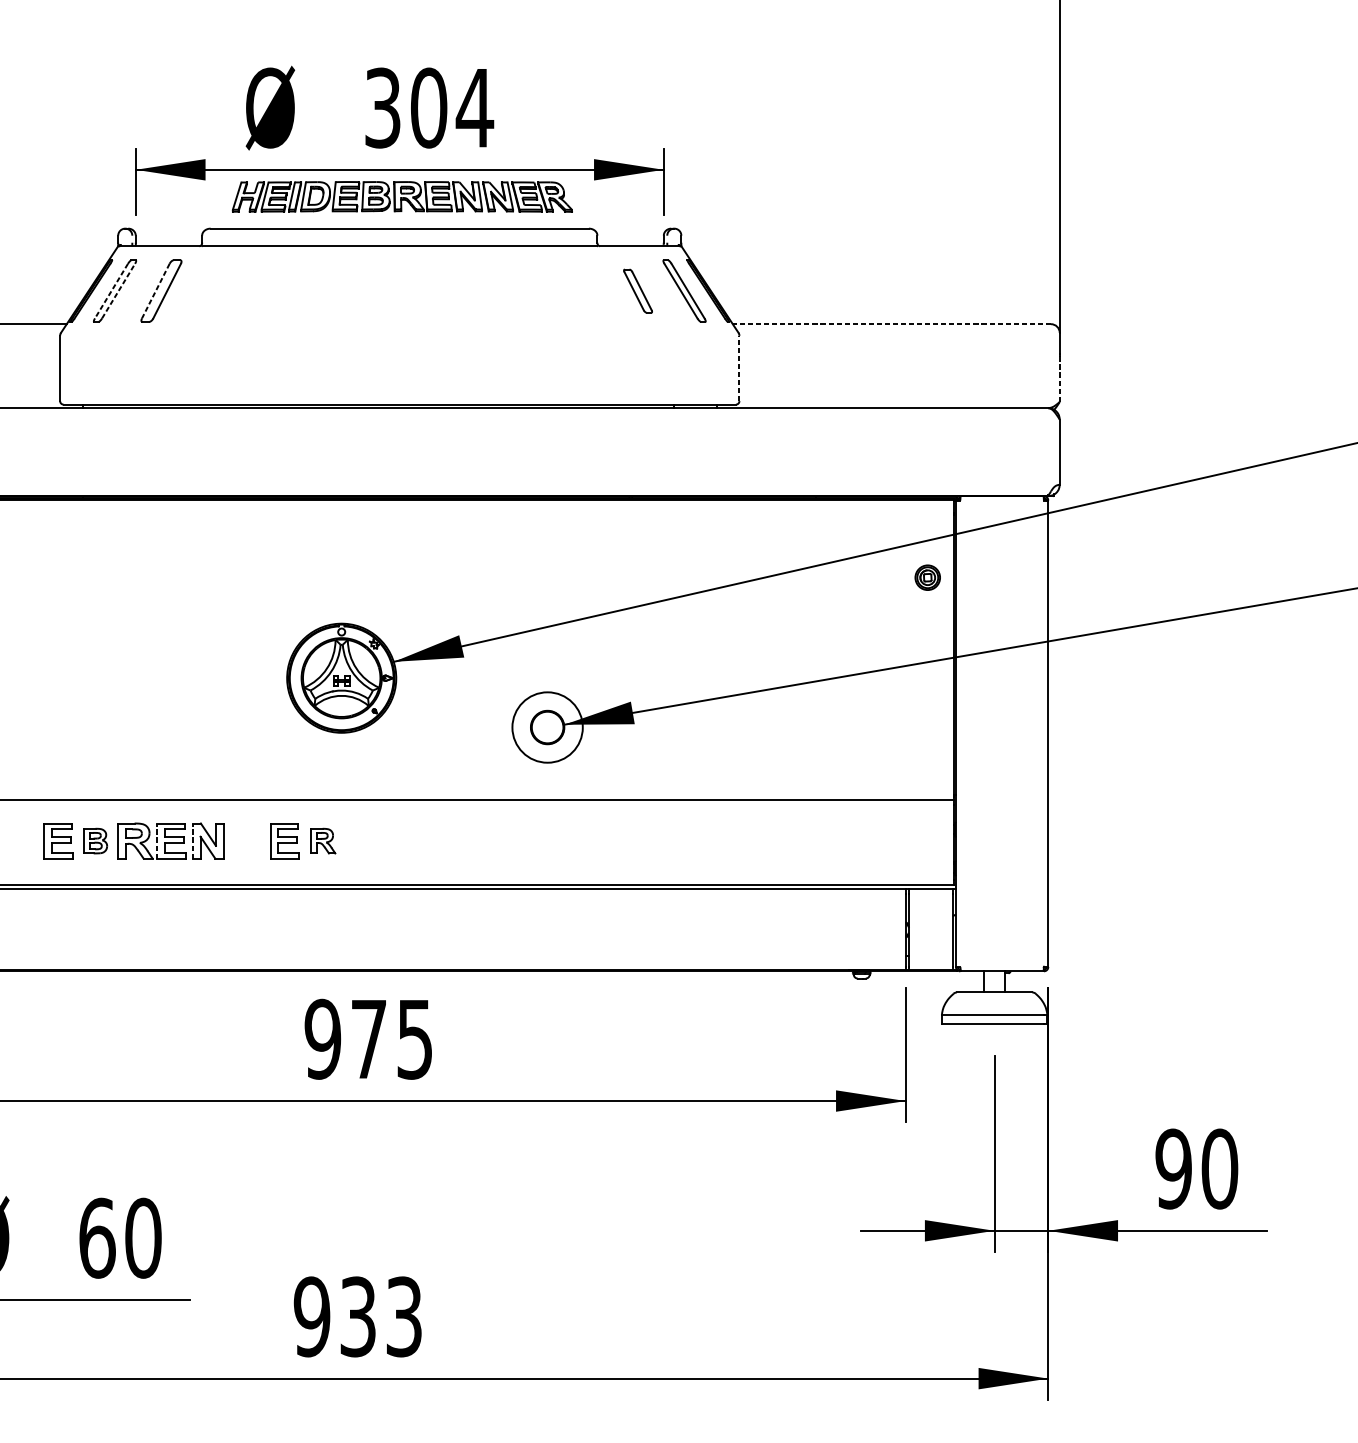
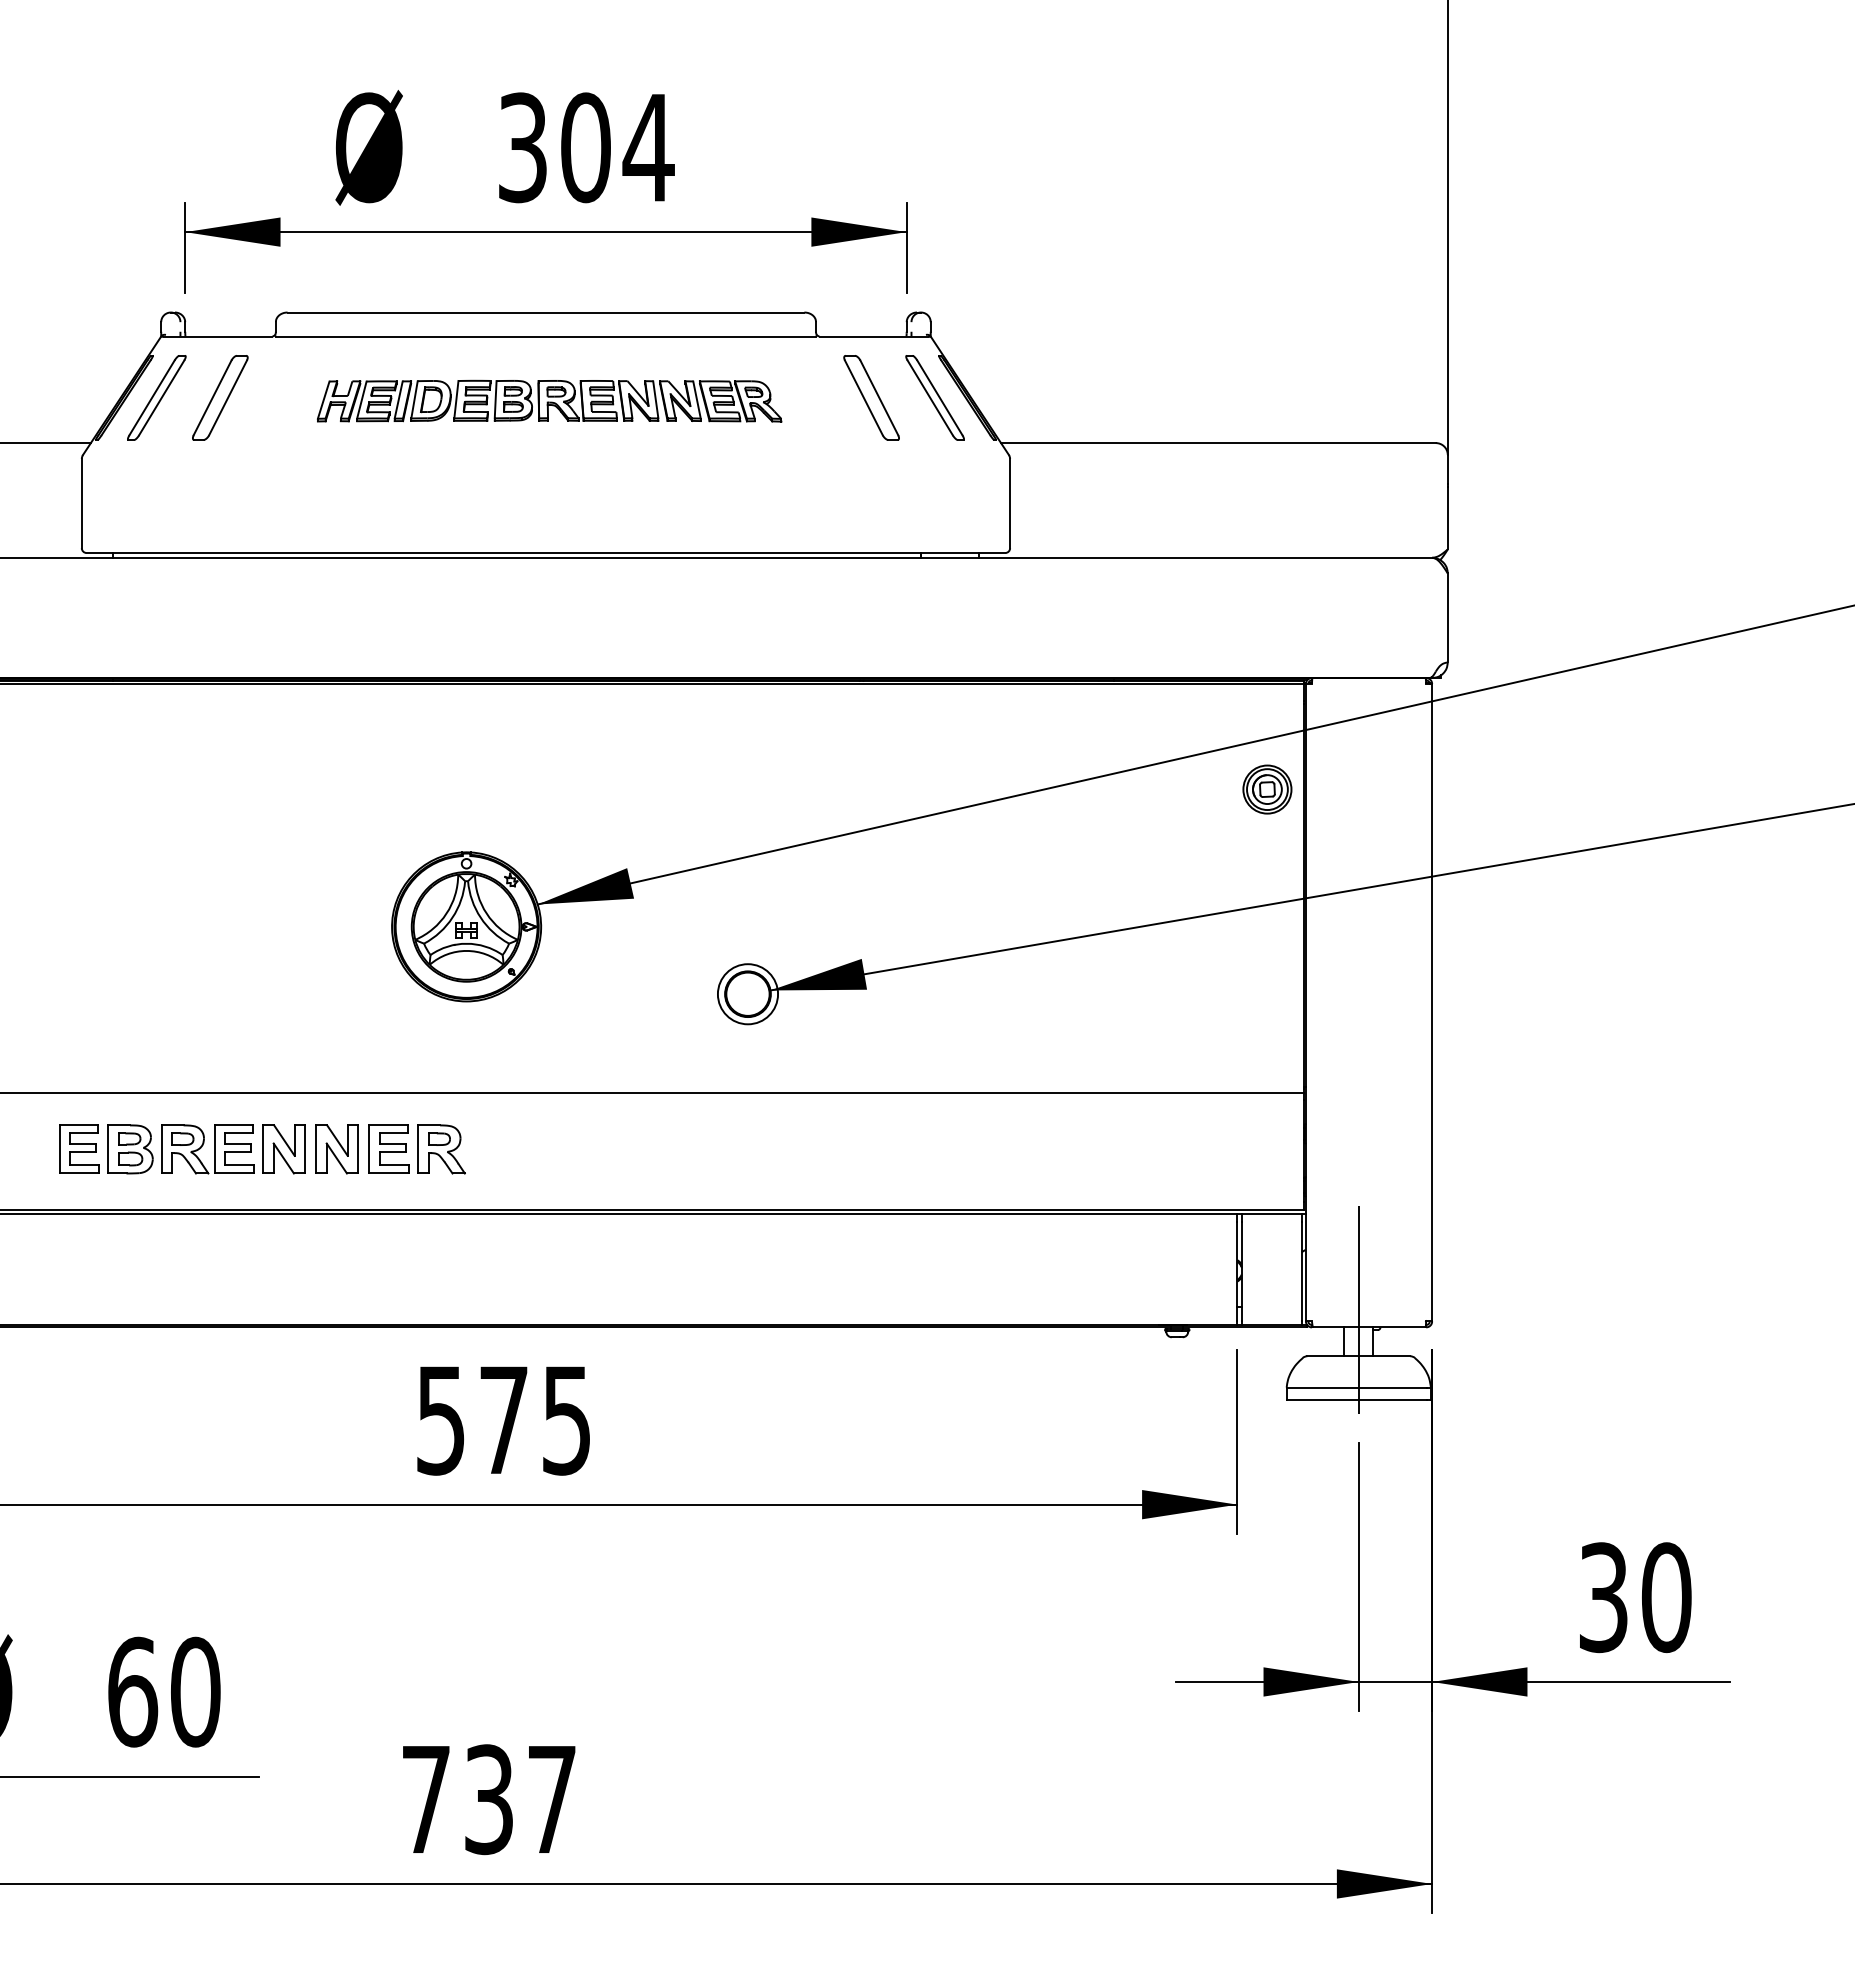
part: (402, 196) -> (549, 400), moved
line: (111, 290) -> (152, 397), dashed -> solid
line: (118, 290) -> (161, 397), dashed -> solid
line: (155, 290) -> (212, 397), dashed -> solid
part: (638, 290) -> (871, 397), size x1.43
line: (891, 324) -> (1217, 443), dashed -> solid
line: (739, 368) -> (1010, 503), dashed -> solid
line: (1059, 379) -> (1447, 518), dashed -> solid
part: (927, 577) -> (1267, 789), size x1.43
circle: (547, 727) -> (747, 994), size x0.62
line: (157, 840) -> (214, 1148), dashed -> solid
line: (193, 840) -> (263, 1148), dashed -> solid
part: (95, 841) -> (130, 1149), size x1.43
part: (246, 841) -> (336, 1149), added
part: (323, 841) -> (441, 1149), size x1.43
line: (994, 958) -> (1358, 1309), added
text: (322, 1039) -> (440, 1420), 975 -> 575
text: (1173, 1168) -> (1603, 1597), 90 -> 30
text: (357, 1316) -> (488, 1799), 933 -> 737

